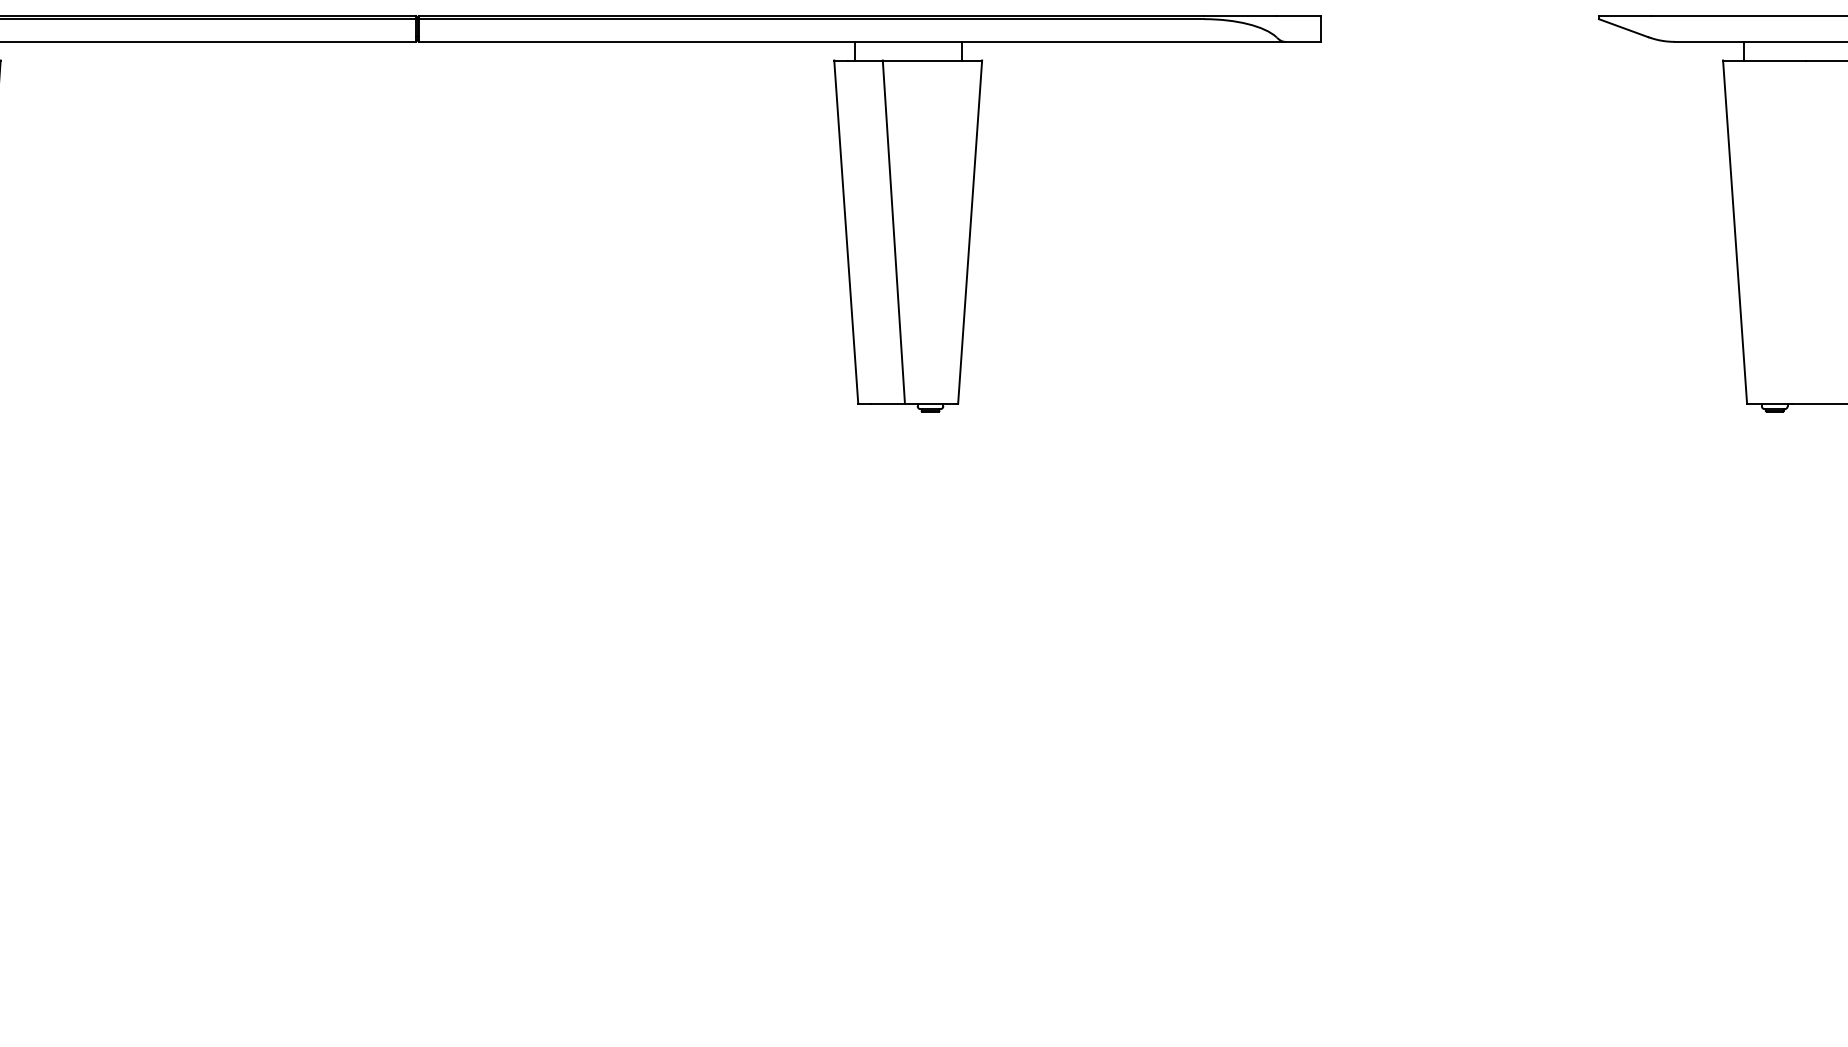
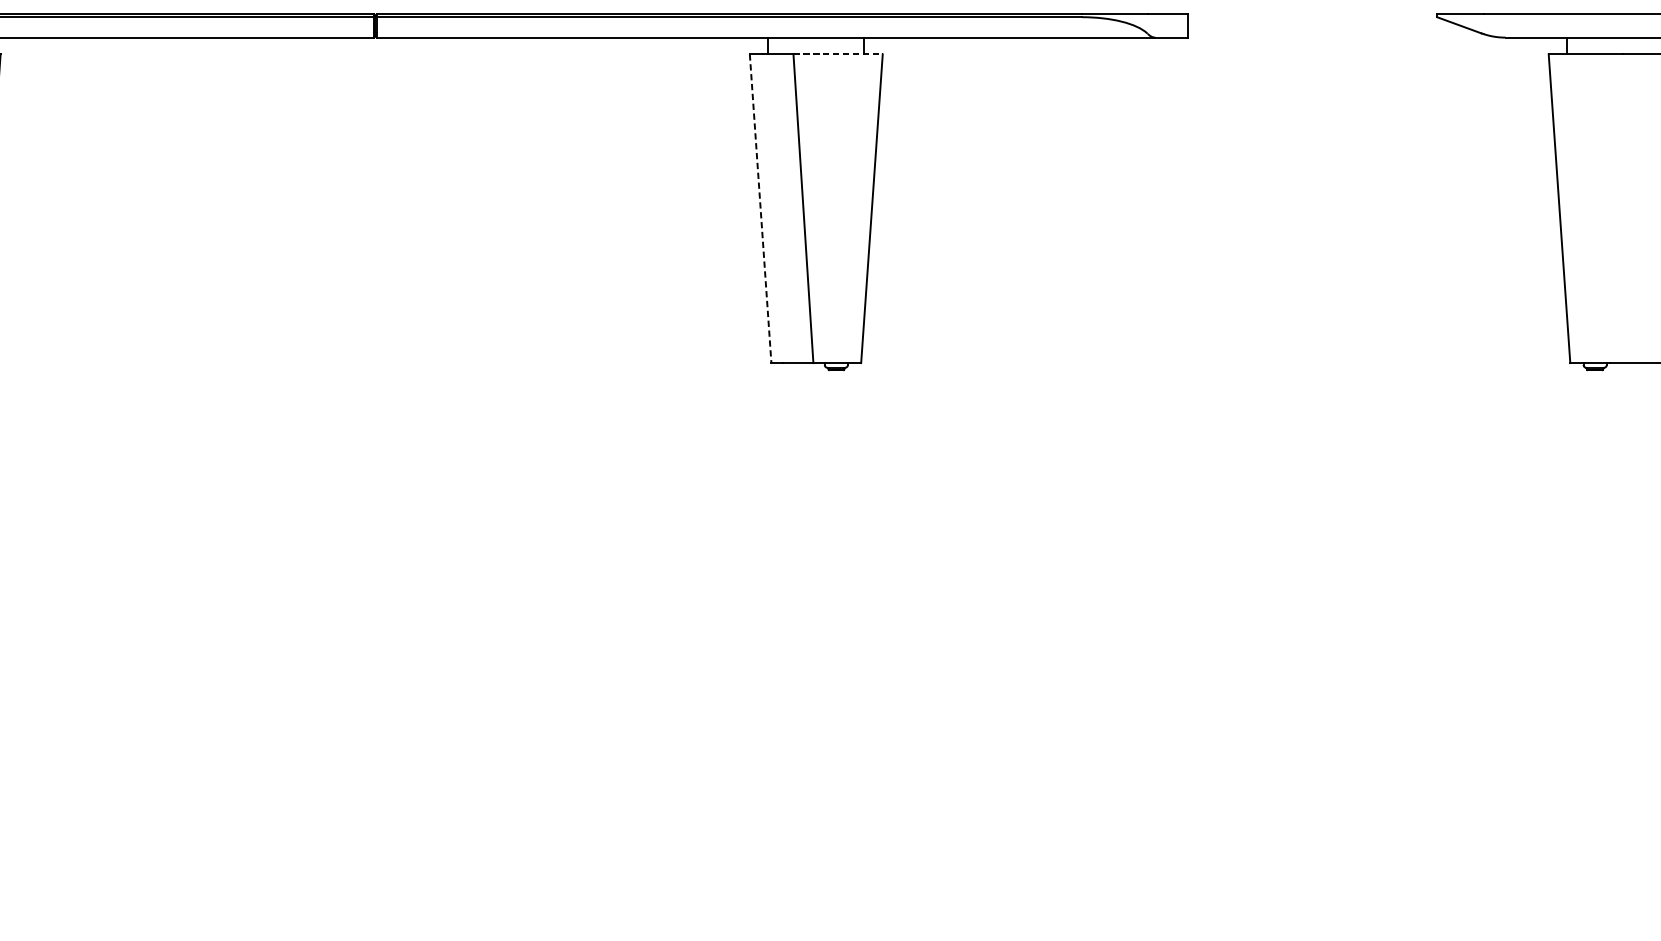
line: (932, 60) -> (838, 54), solid -> dashed
line: (846, 232) -> (760, 208), solid -> dashed

